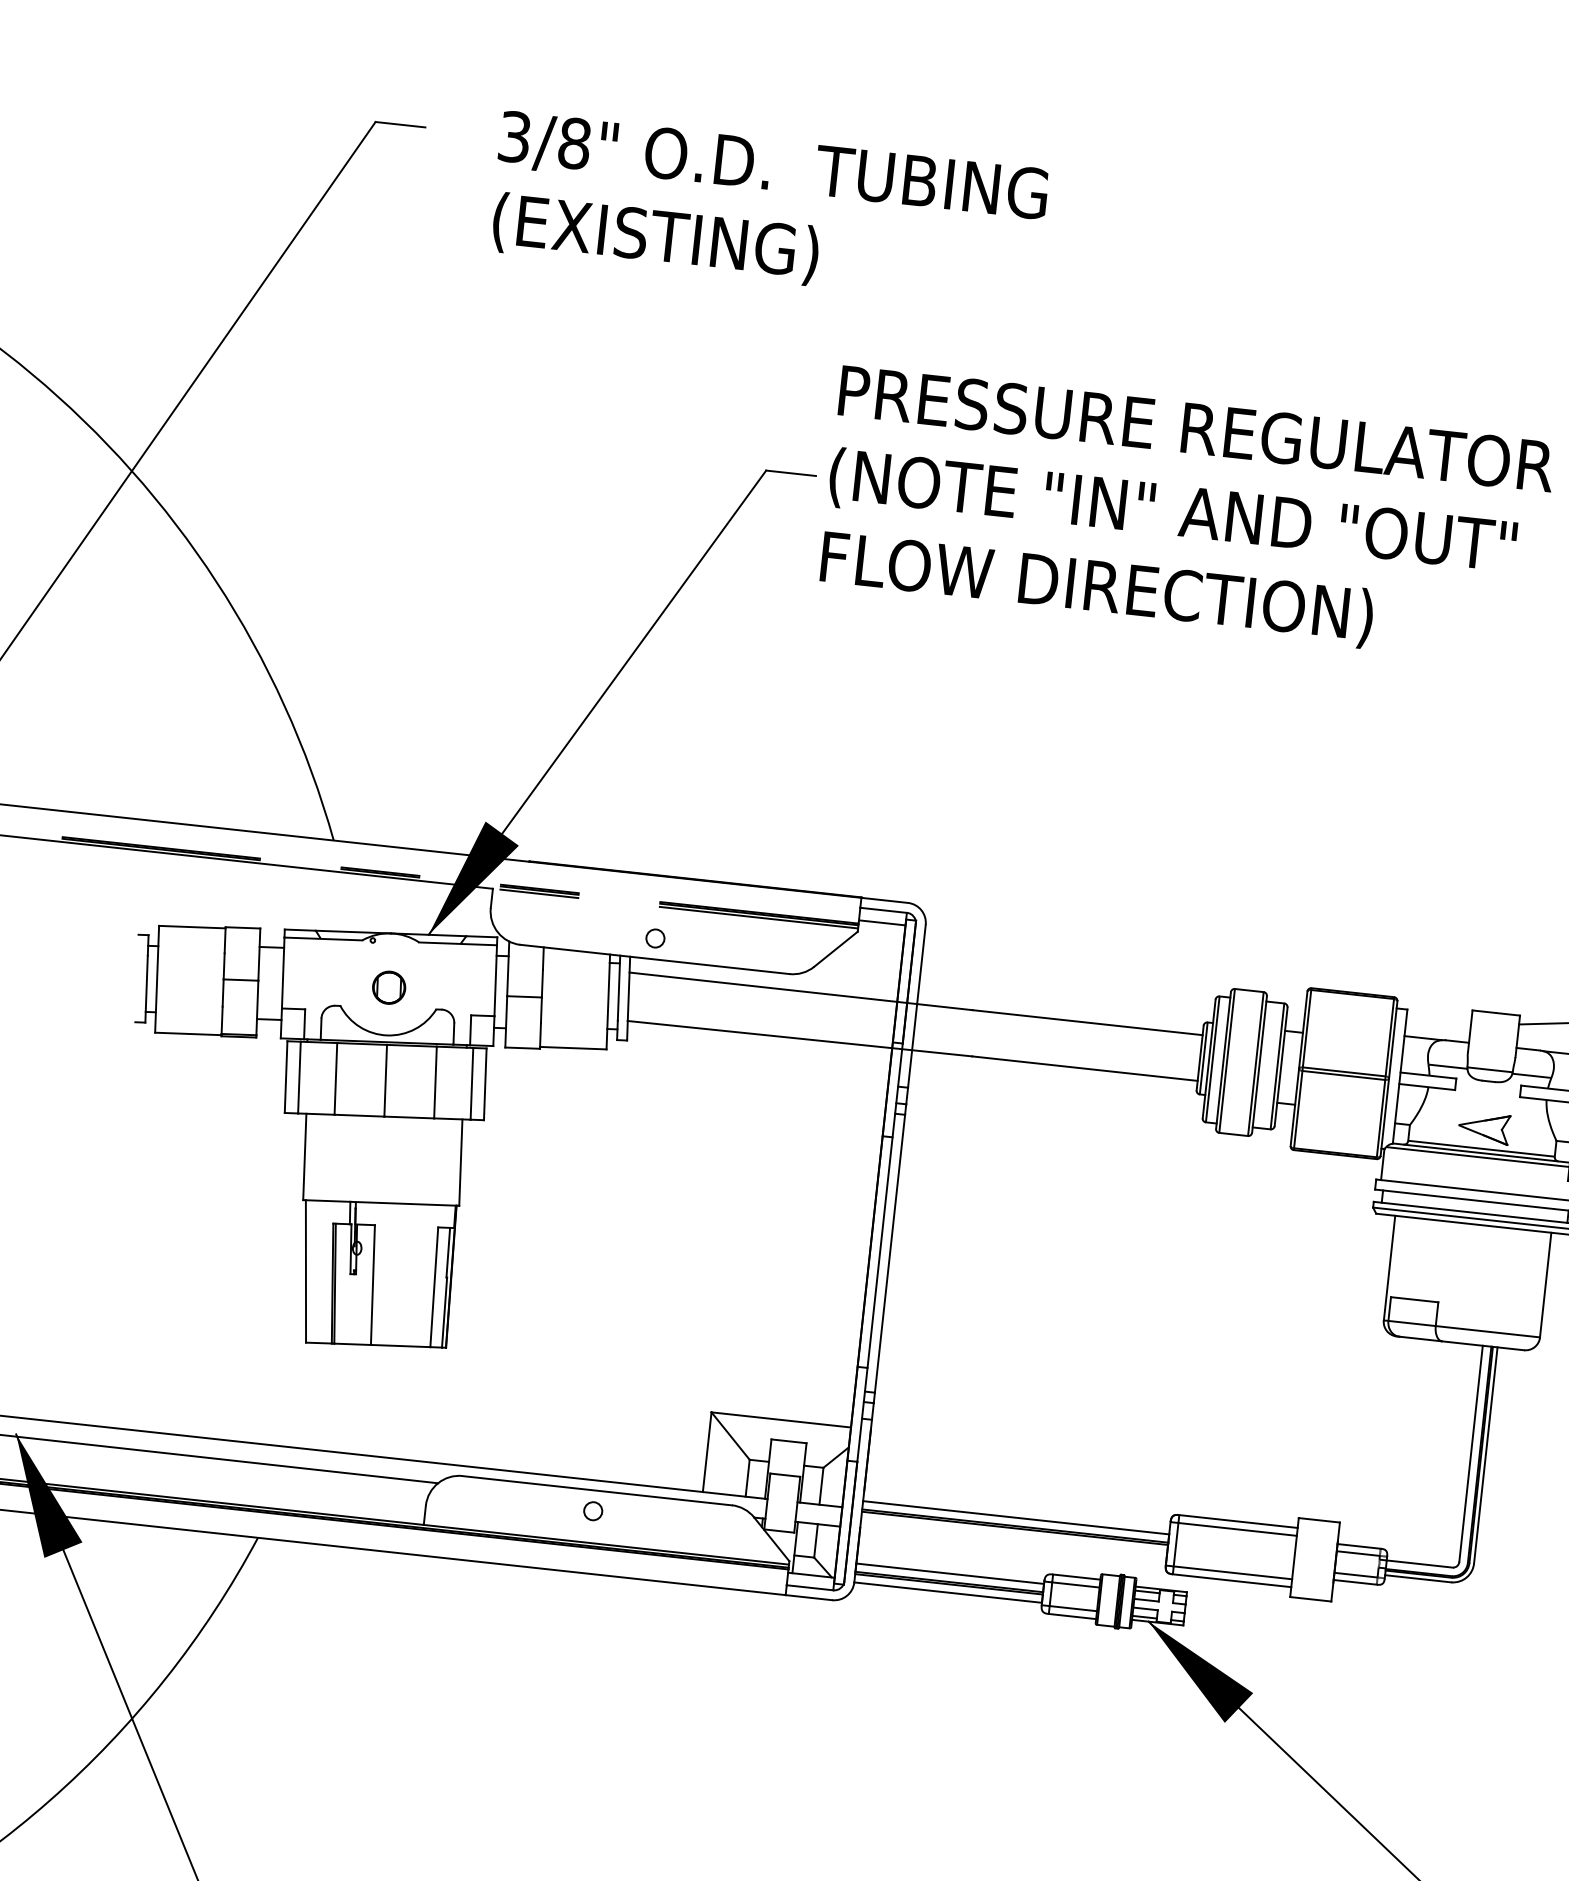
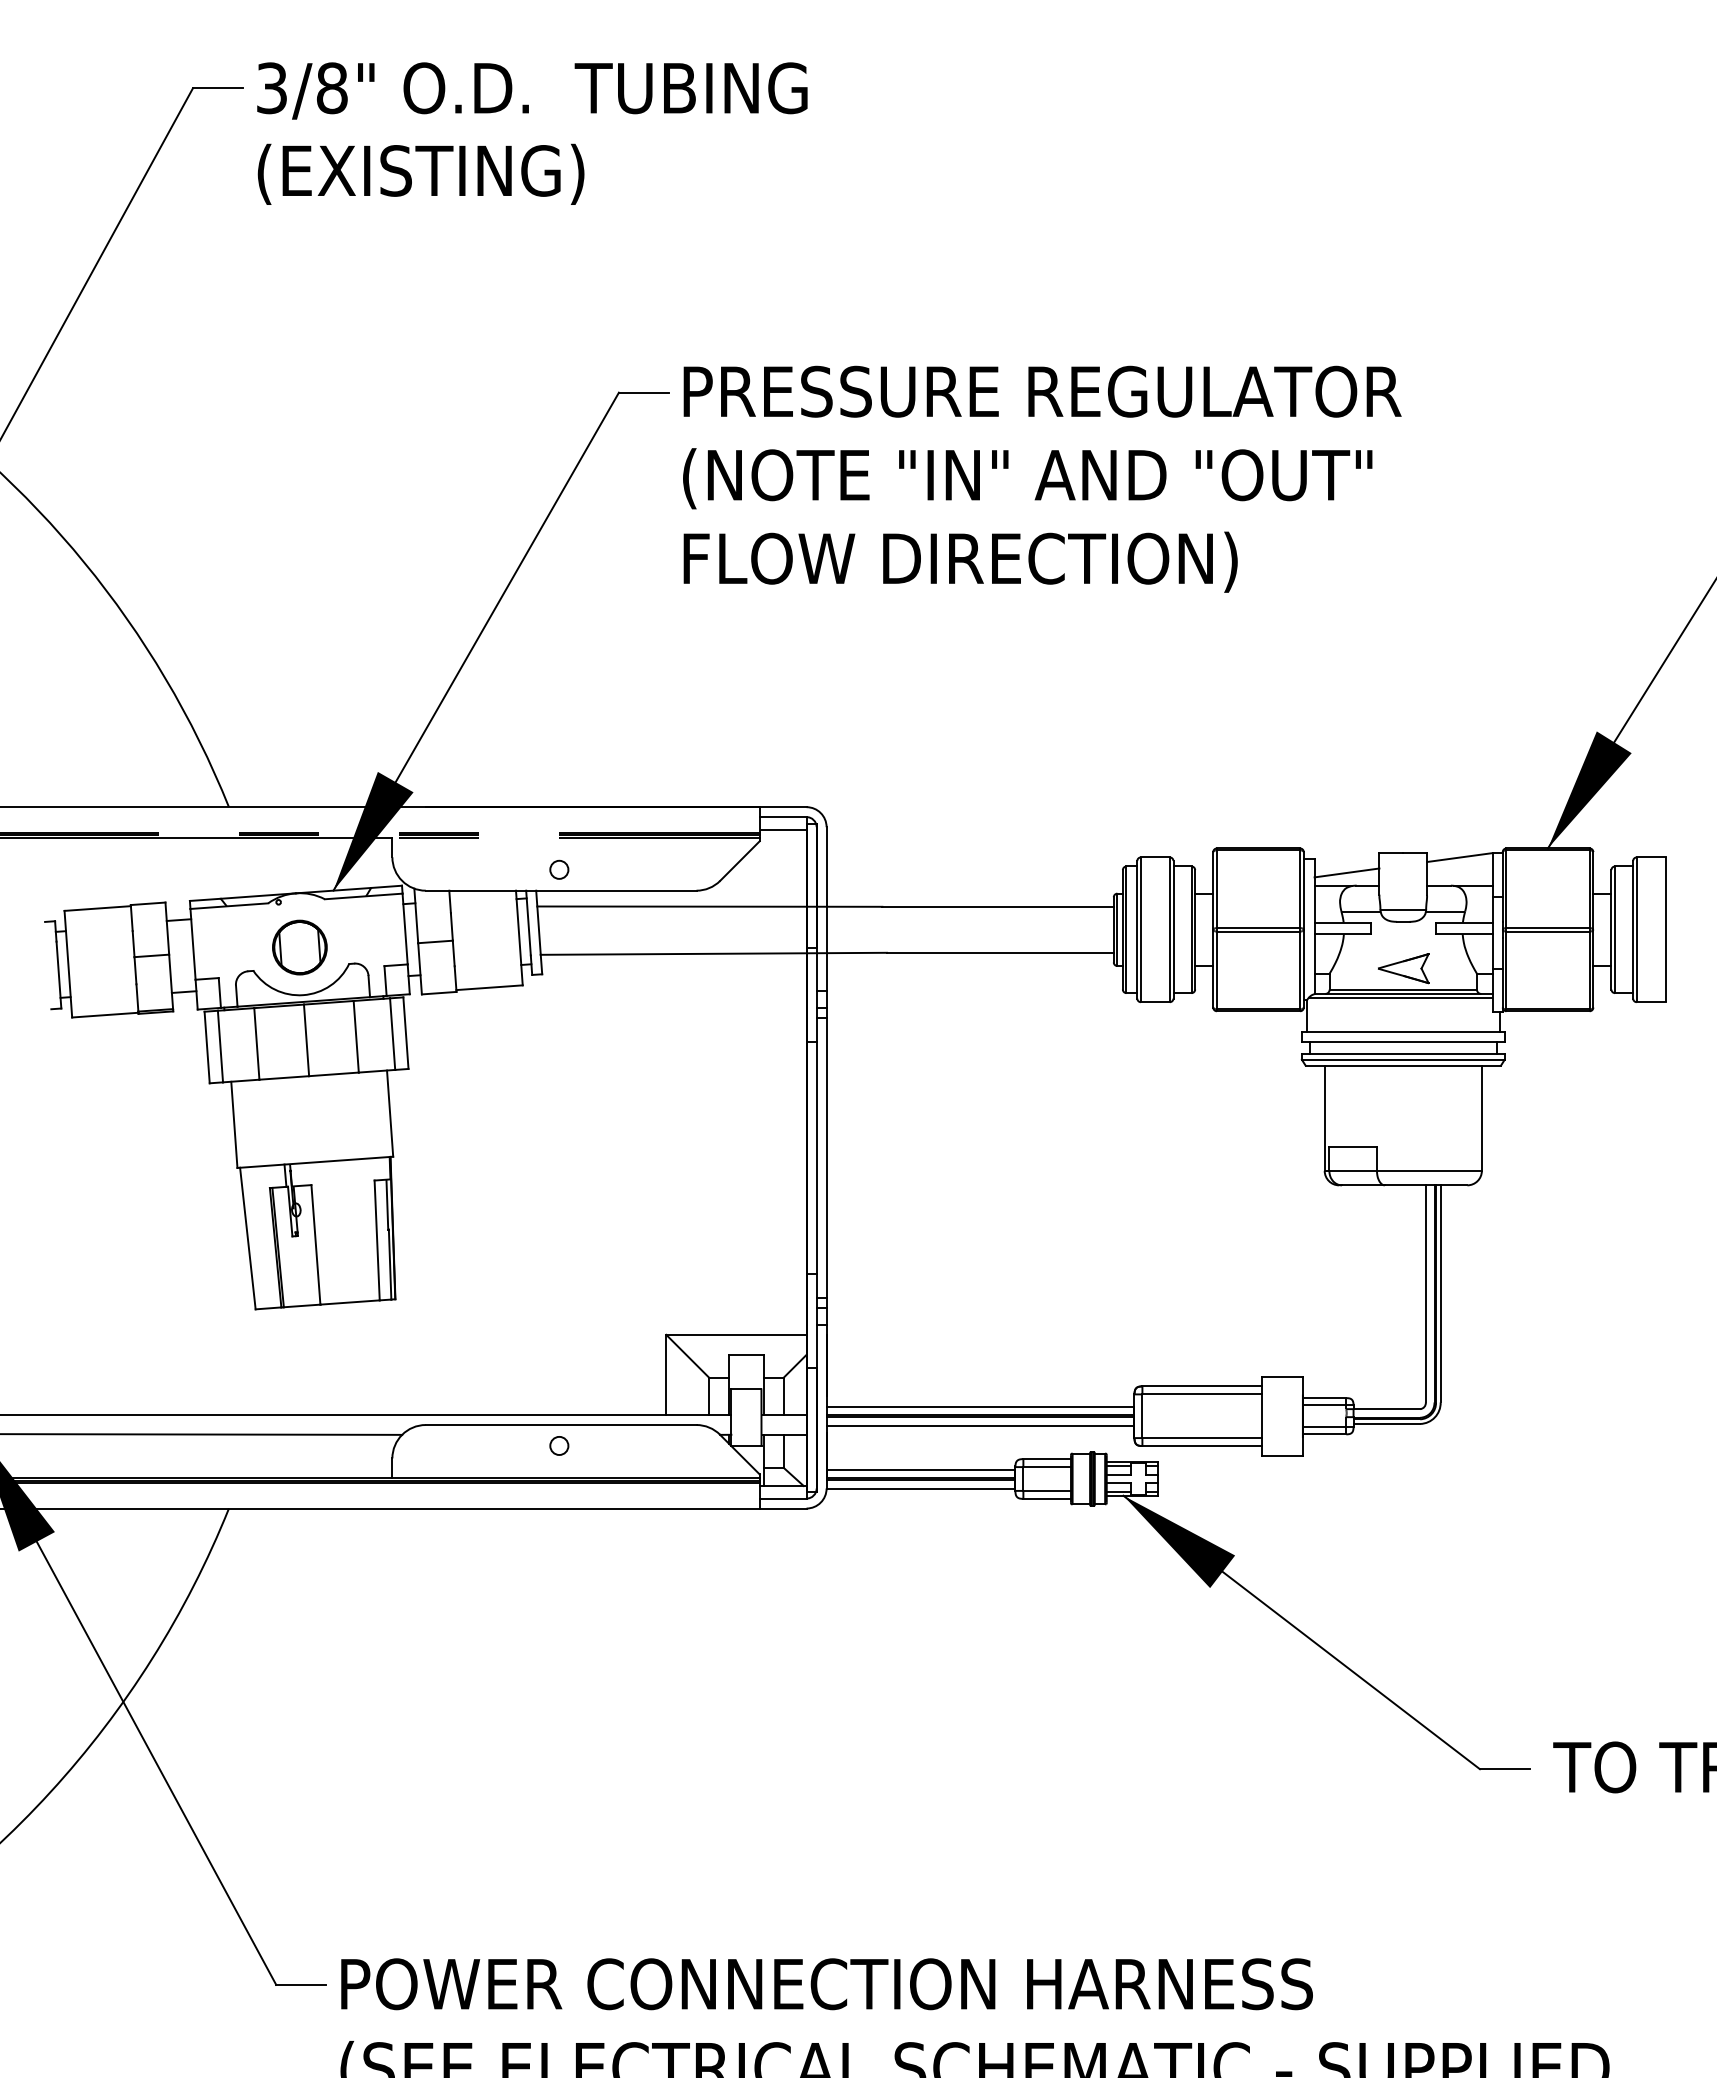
text: (773, 167) -> (532, 90), moved
text: (655, 238) -> (420, 173), moved
text: (1187, 515) -> (1042, 478), moved
part: (388, 987) -> (299, 947), size x1.67
line: (1437, 1026) -> (1346, 872), added
line: (1014, 1536) -> (980, 1425), added

